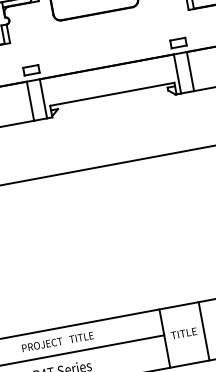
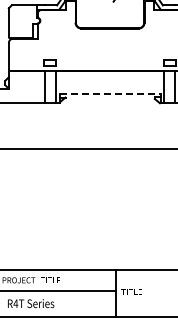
line: (112, 93) -> (110, 93), solid -> dashed
line: (203, 330) -> (147, 292), removed

